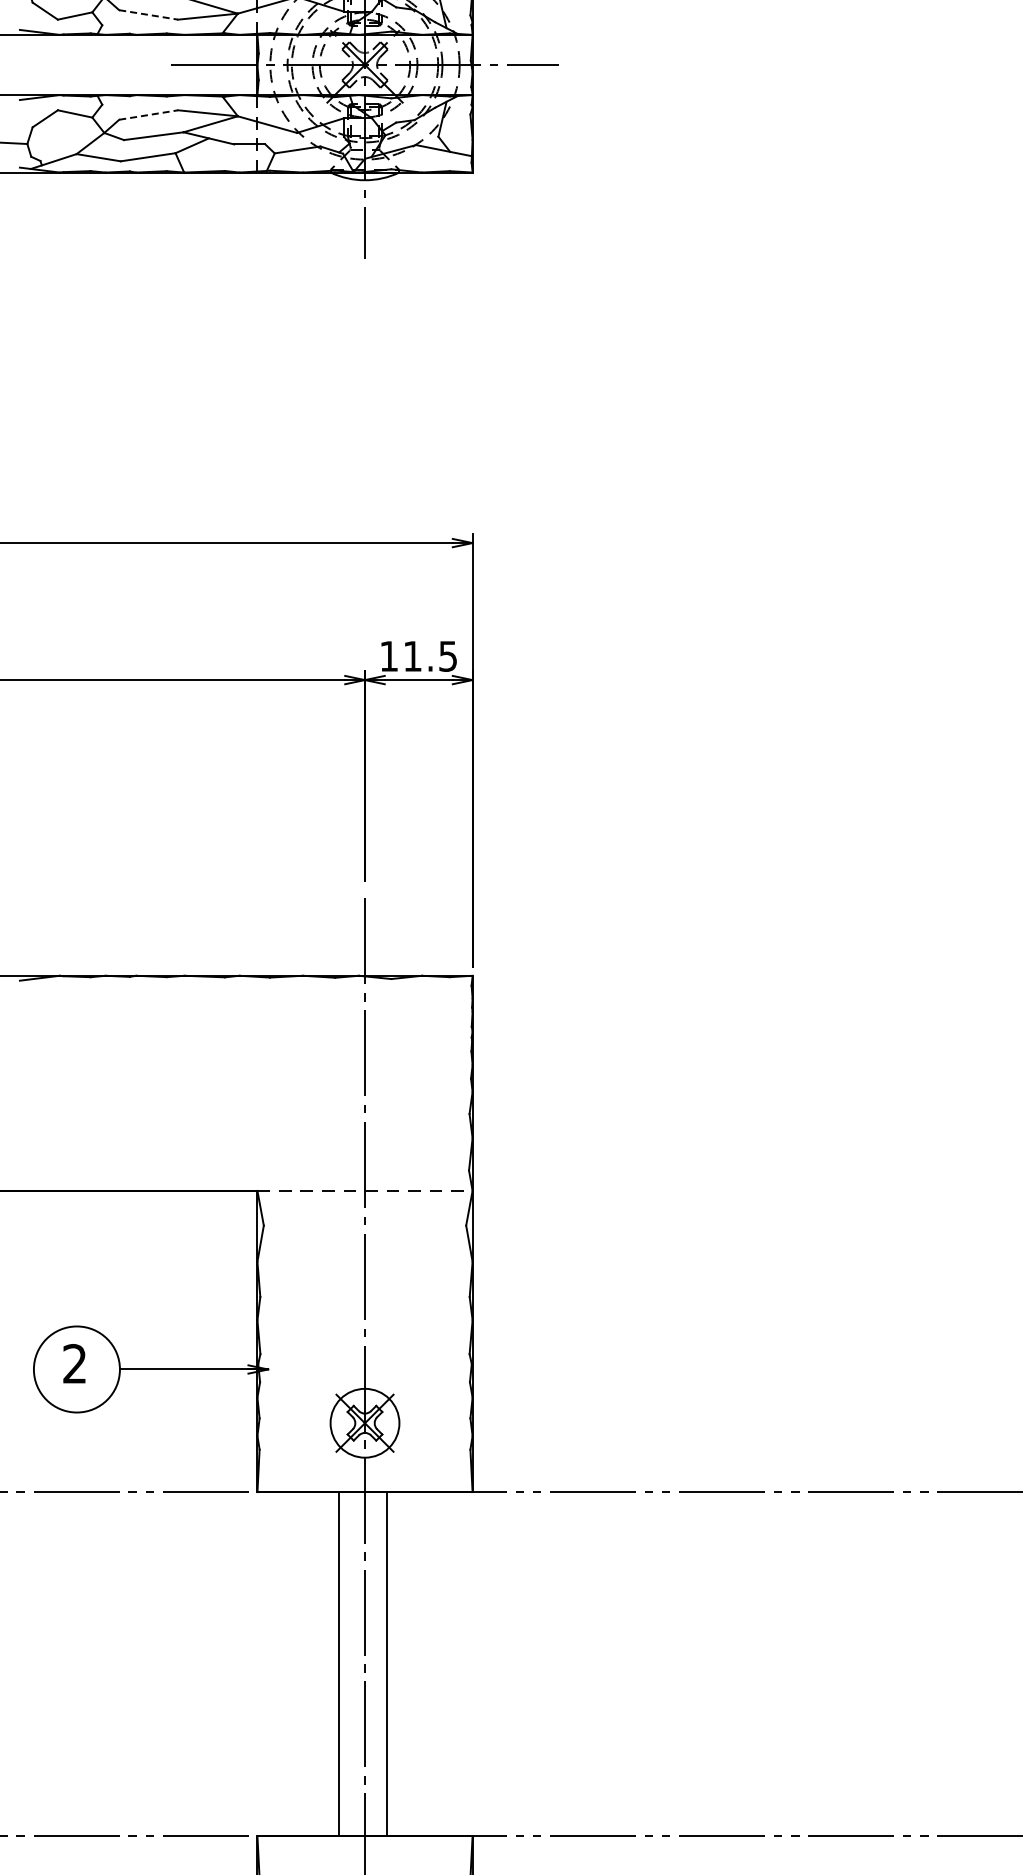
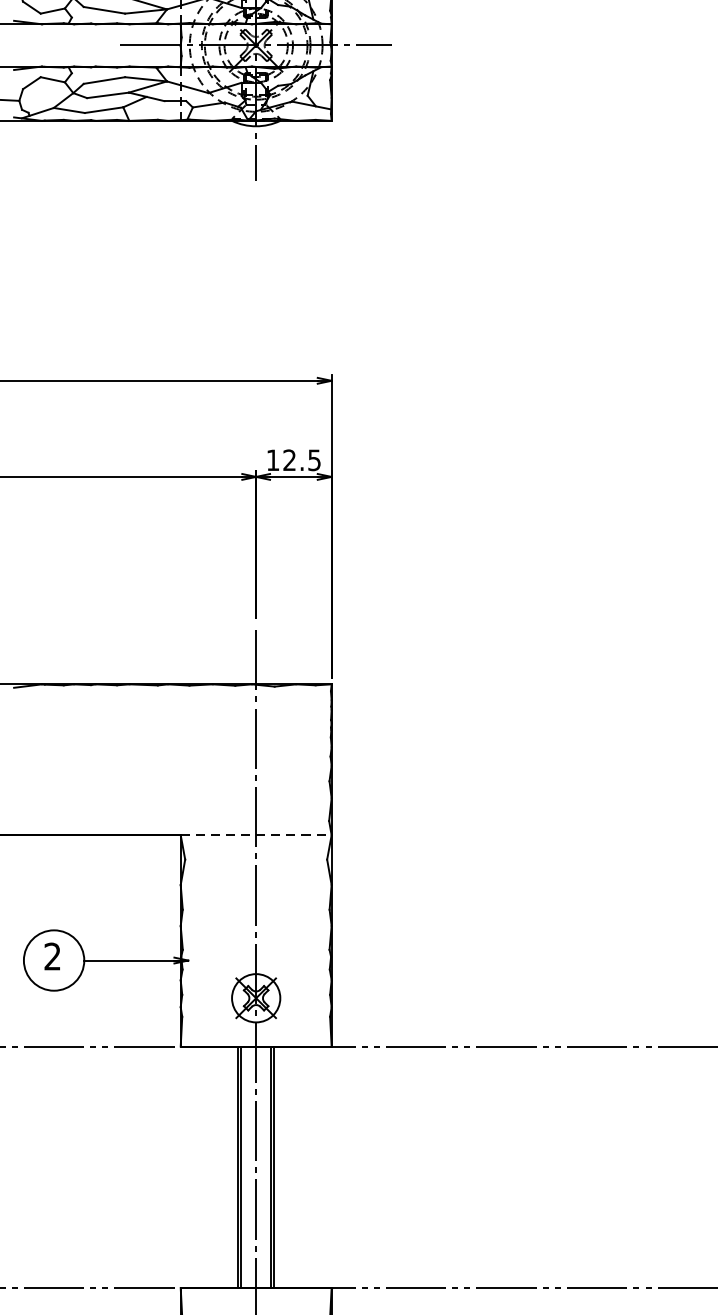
line: (148, 14) -> (104, 10), dashed -> solid
line: (148, 115) -> (104, 80), dashed -> solid
text: (412, 655) -> (289, 459), 11.5 -> 12.5
line: (343, 1664) -> (241, 1167), added
line: (390, 1664) -> (274, 1167), added

